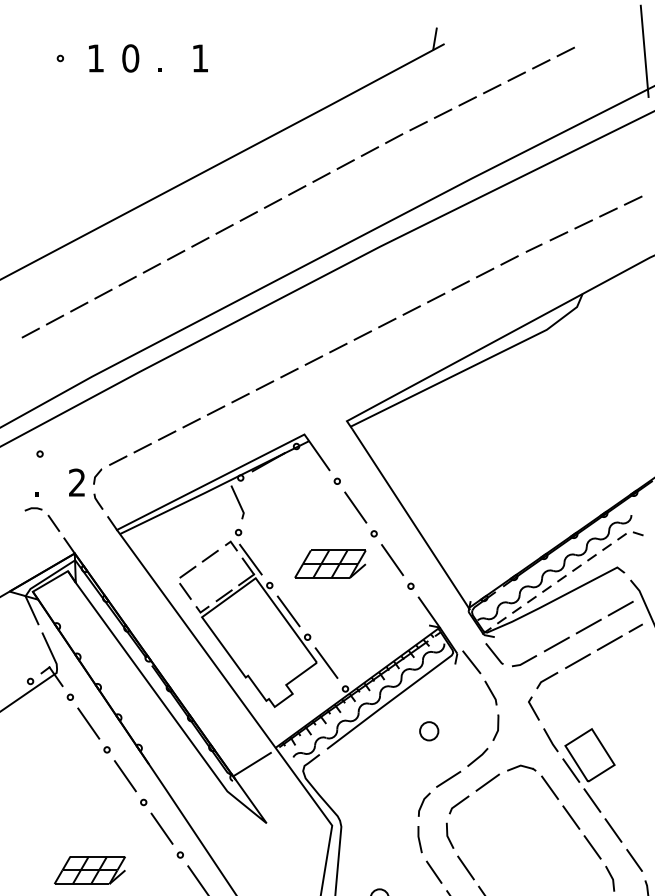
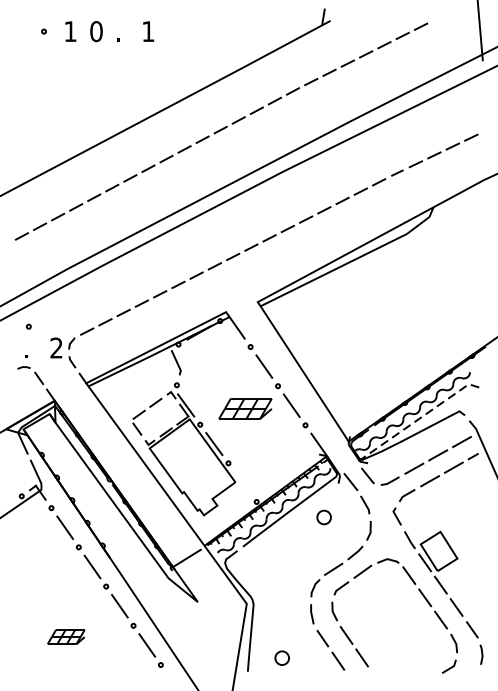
line: (326, 662) -> (242, 482), removed
circle: (428, 731) -> (323, 517), moved
part: (90, 869) -> (66, 636), size x0.7

